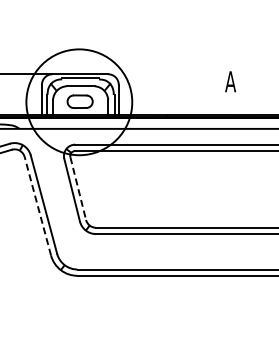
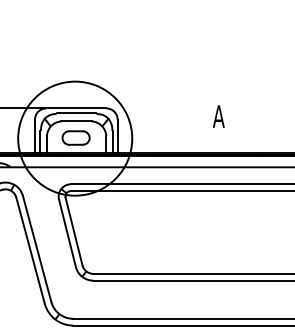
text: (230, 81) -> (218, 116), moved
line: (78, 189) -> (74, 232), dashed -> solid
line: (37, 205) -> (30, 249), dashed -> solid

